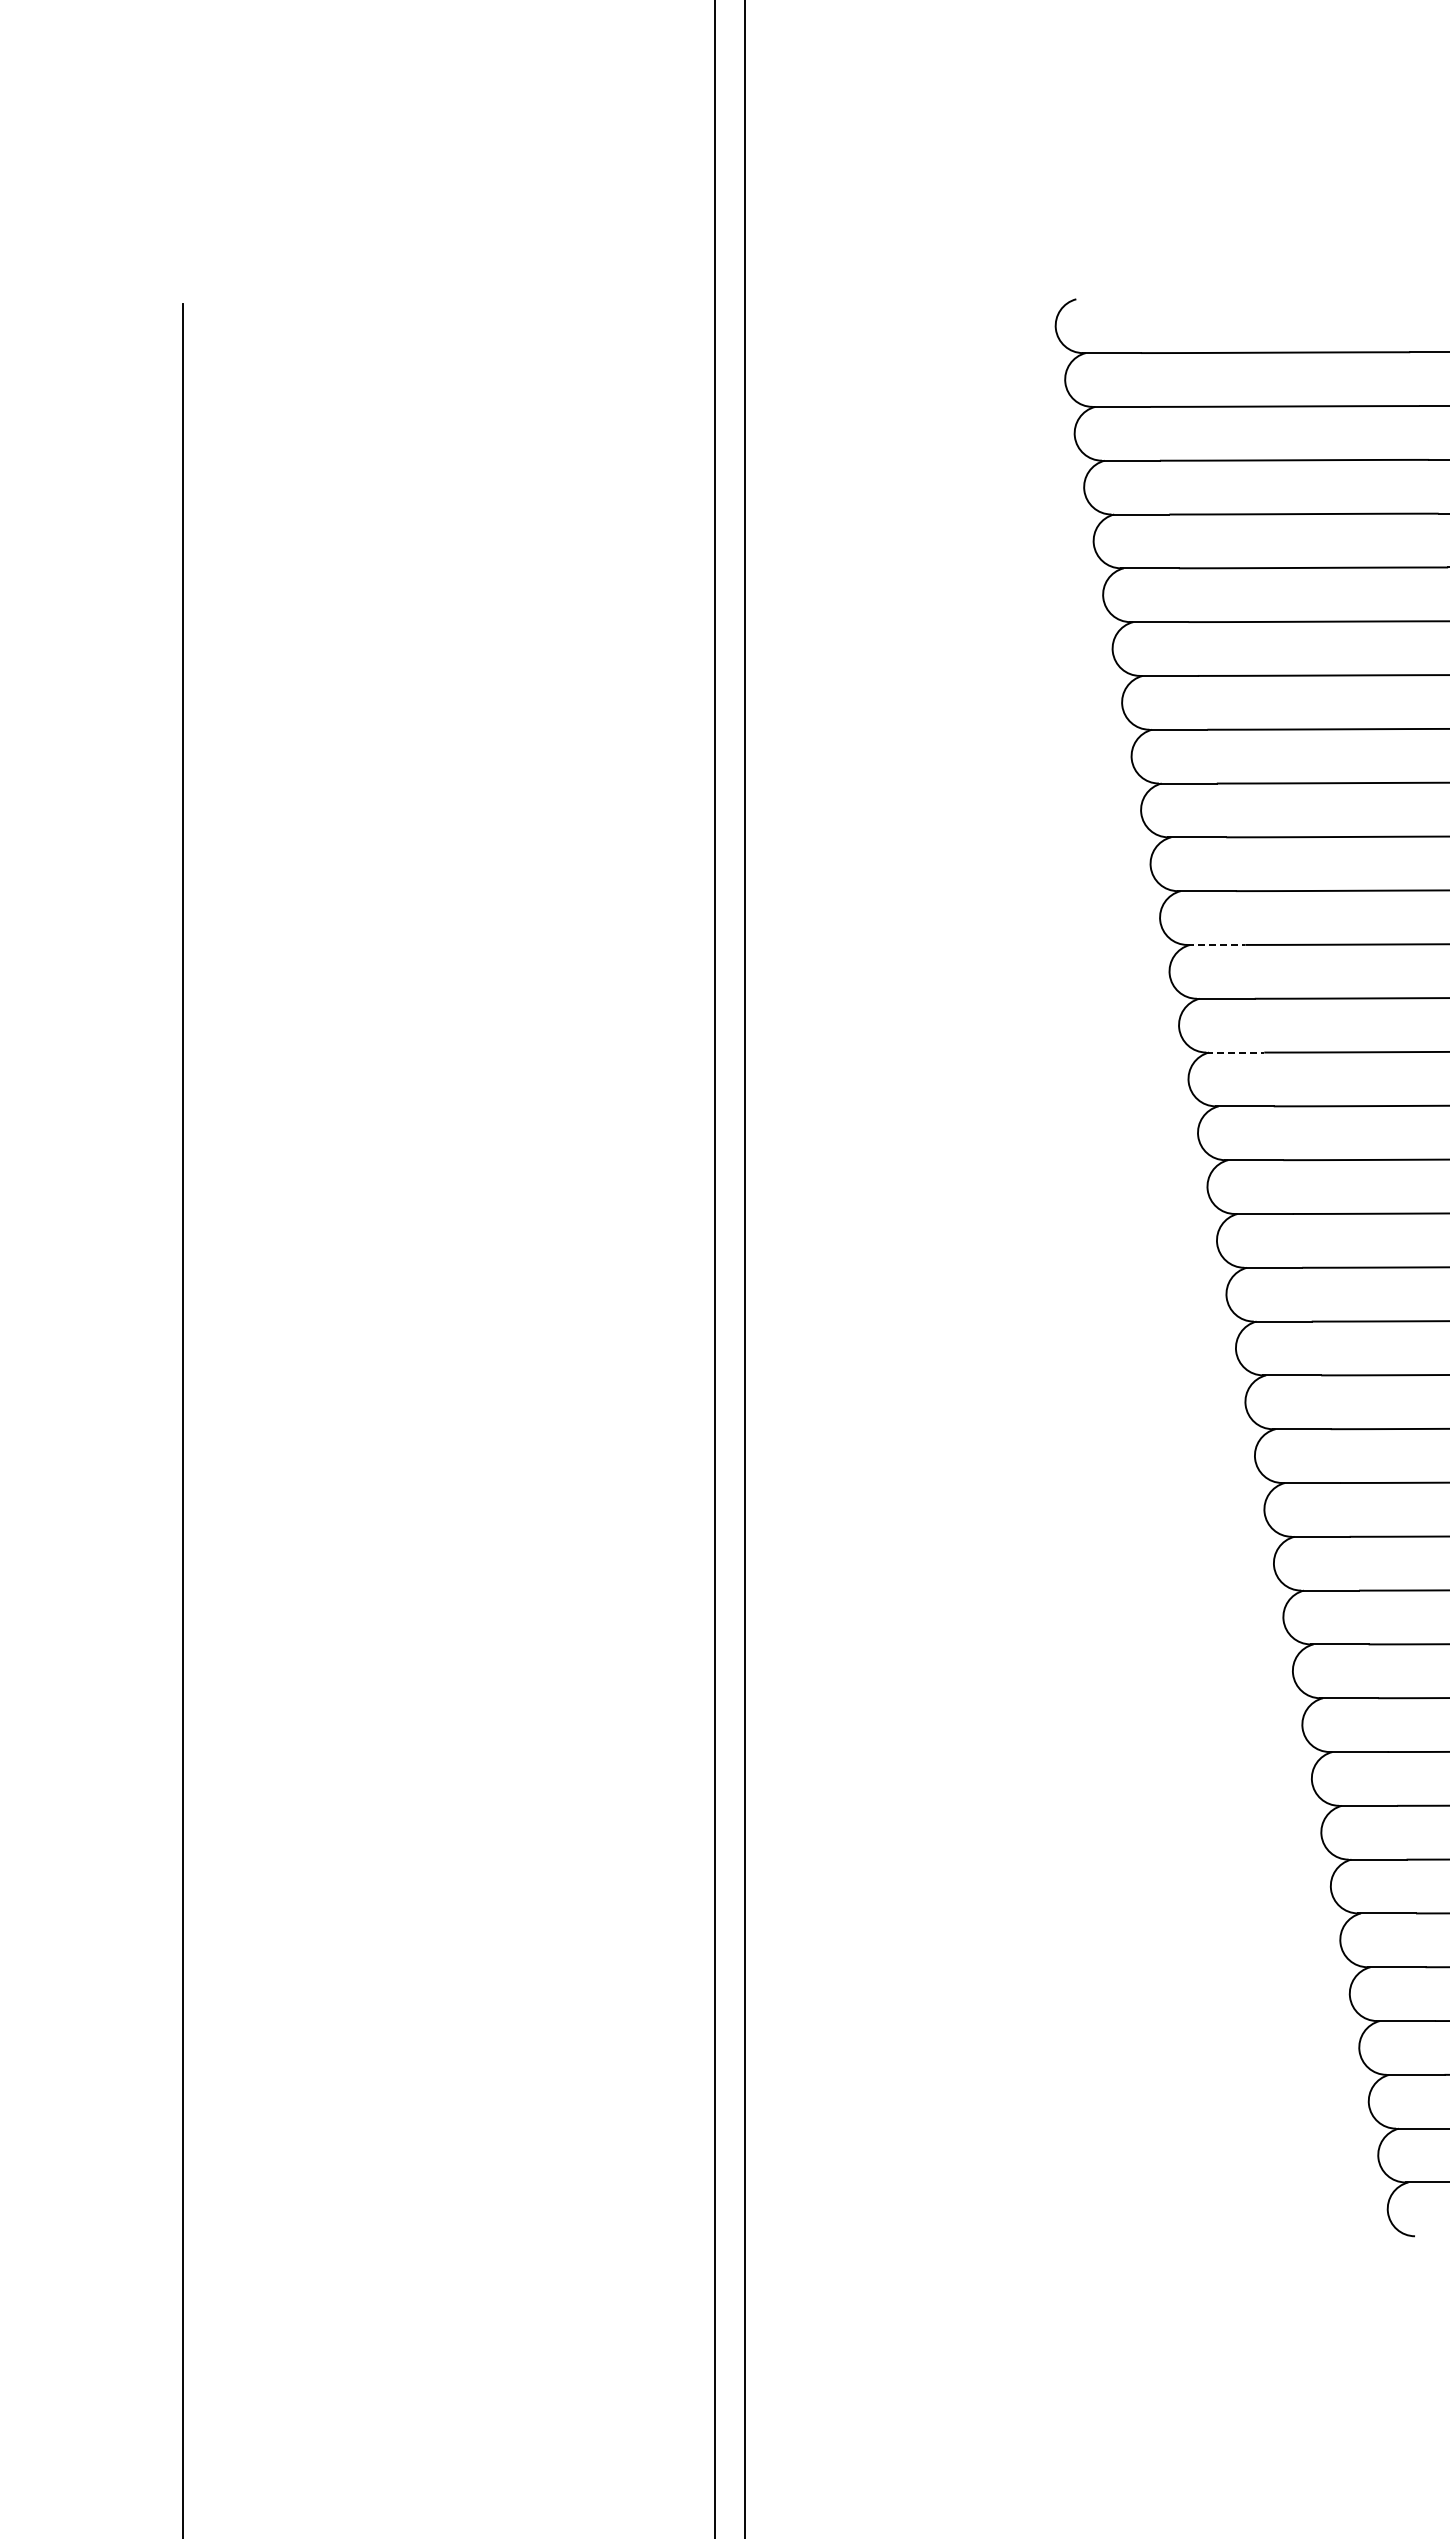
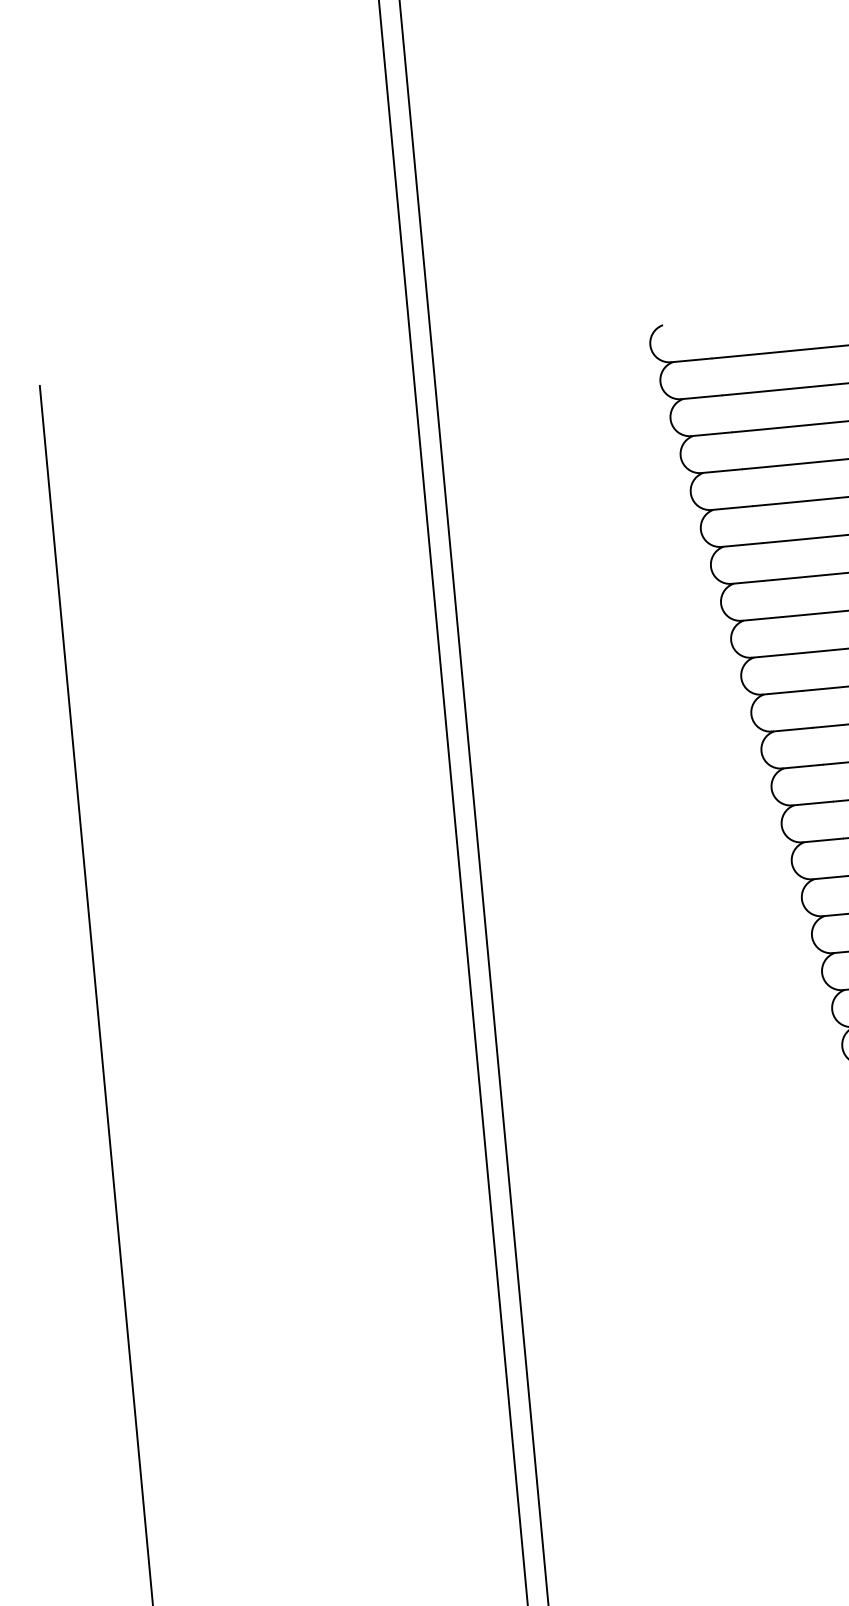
line: (1216, 944) -> (802, 766), dashed -> solid
line: (1235, 1052) -> (822, 840), dashed -> solid

